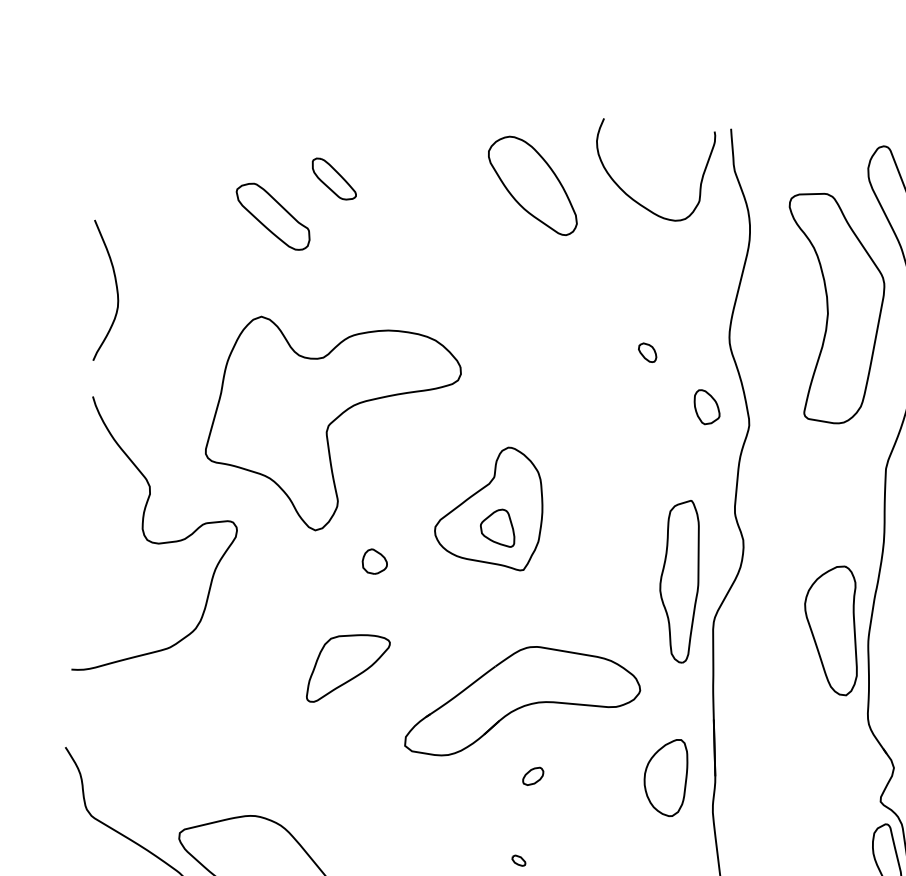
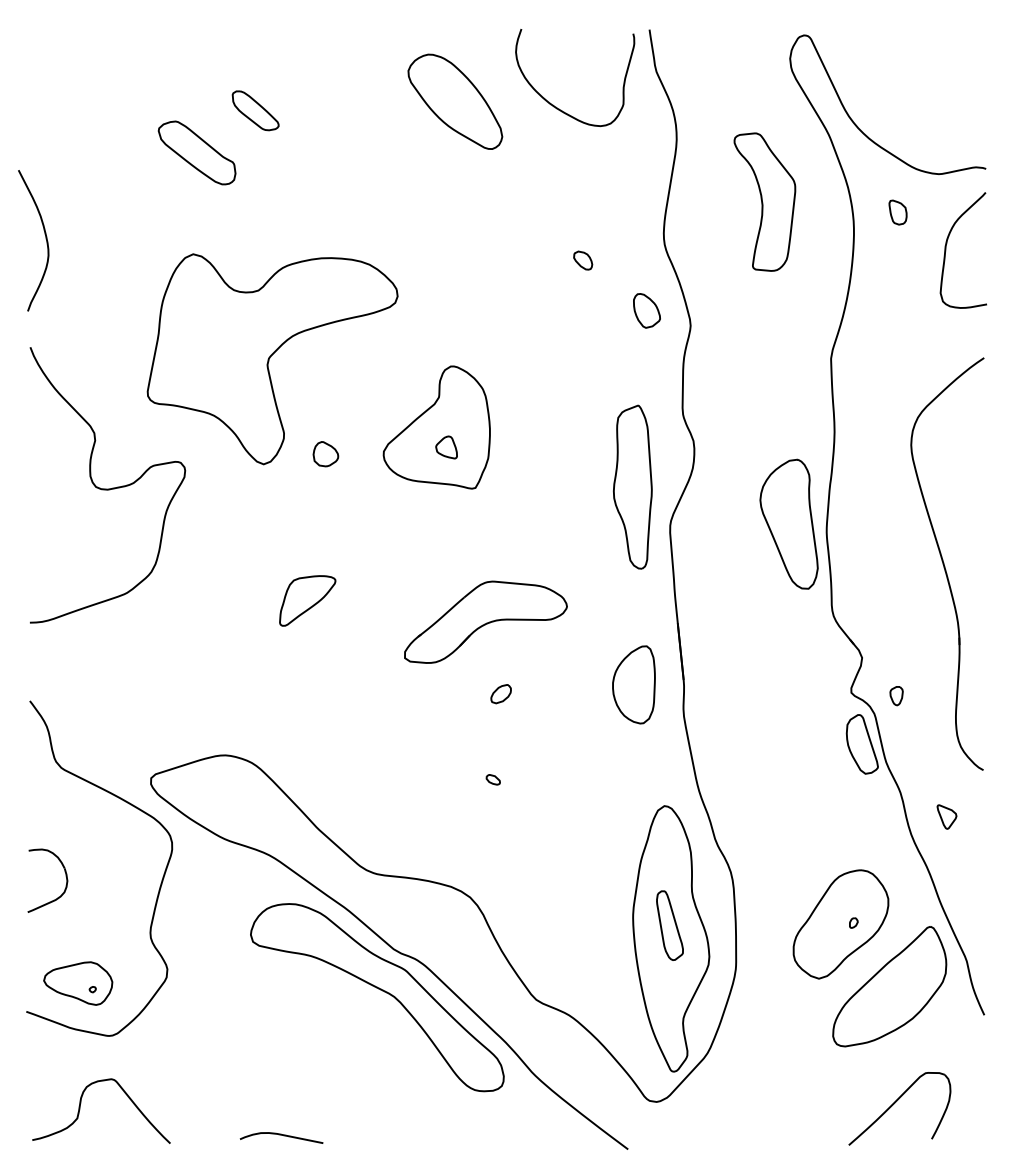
part: (831, 307) -> (764, 201), size x0.6
part: (497, 527) -> (446, 447), size x0.6
part: (374, 562) -> (325, 454), moved
part: (348, 668) -> (307, 600), size x0.7
part: (523, 704) -> (485, 622), size x0.7

